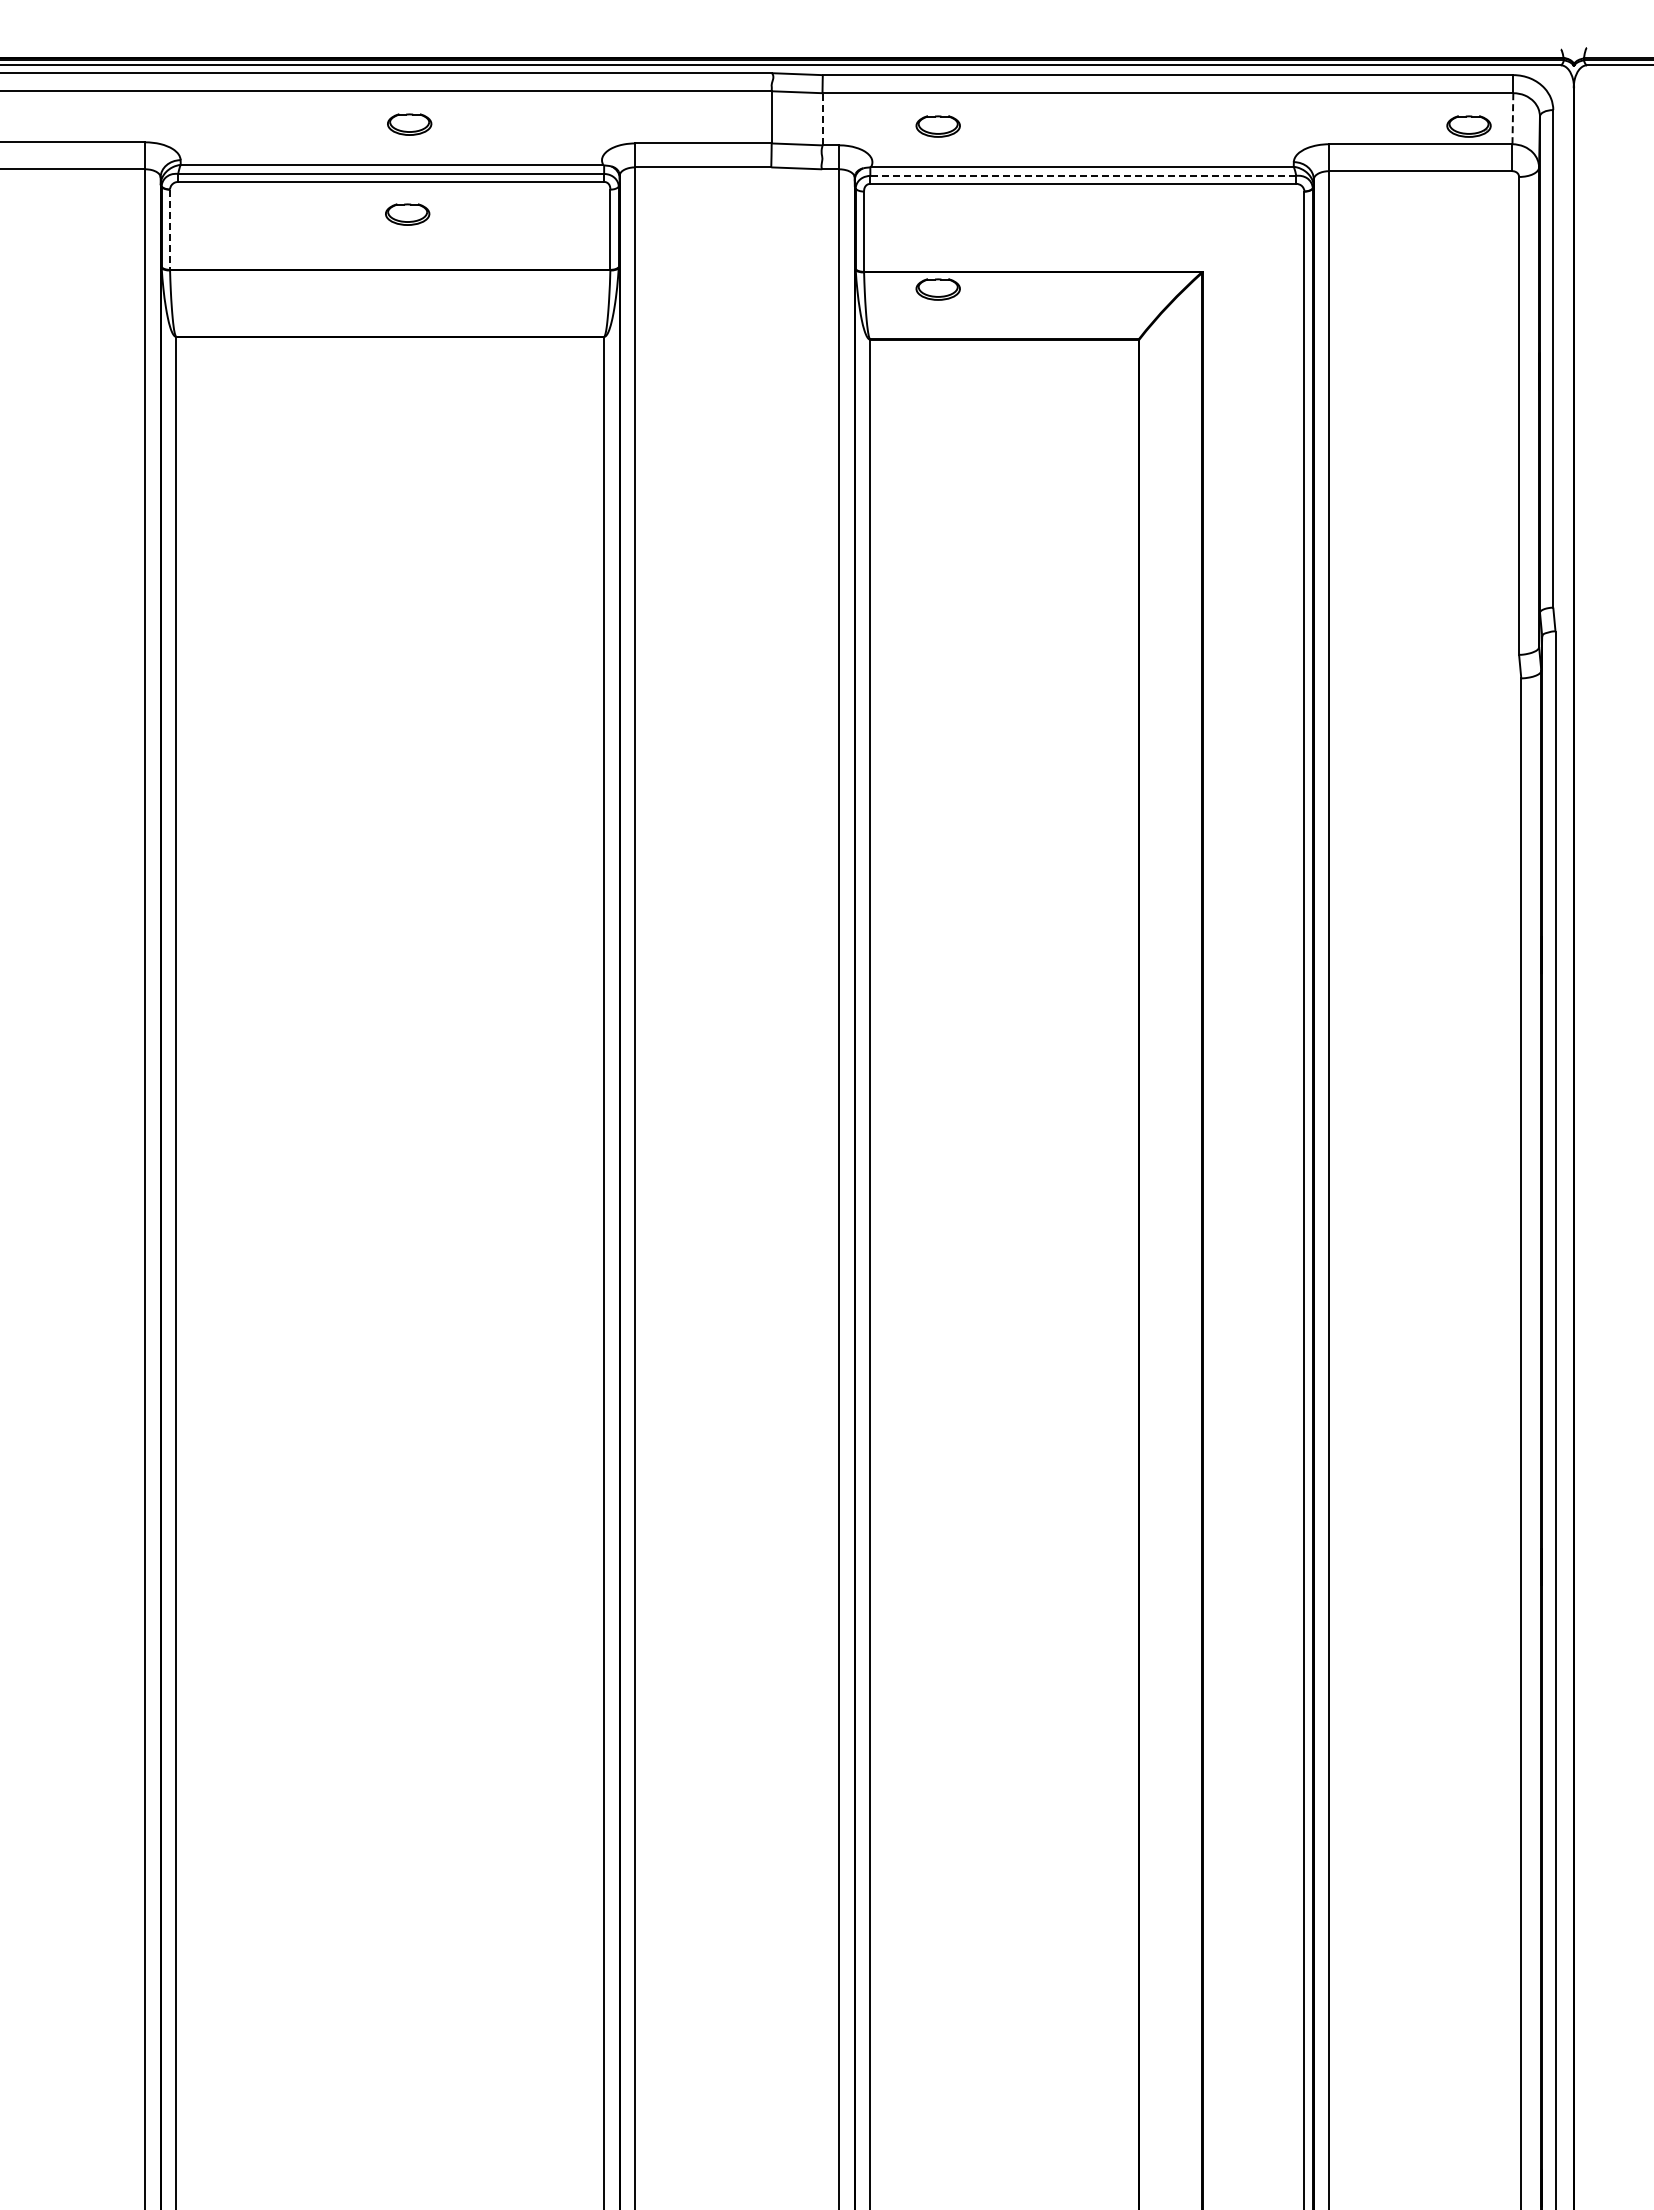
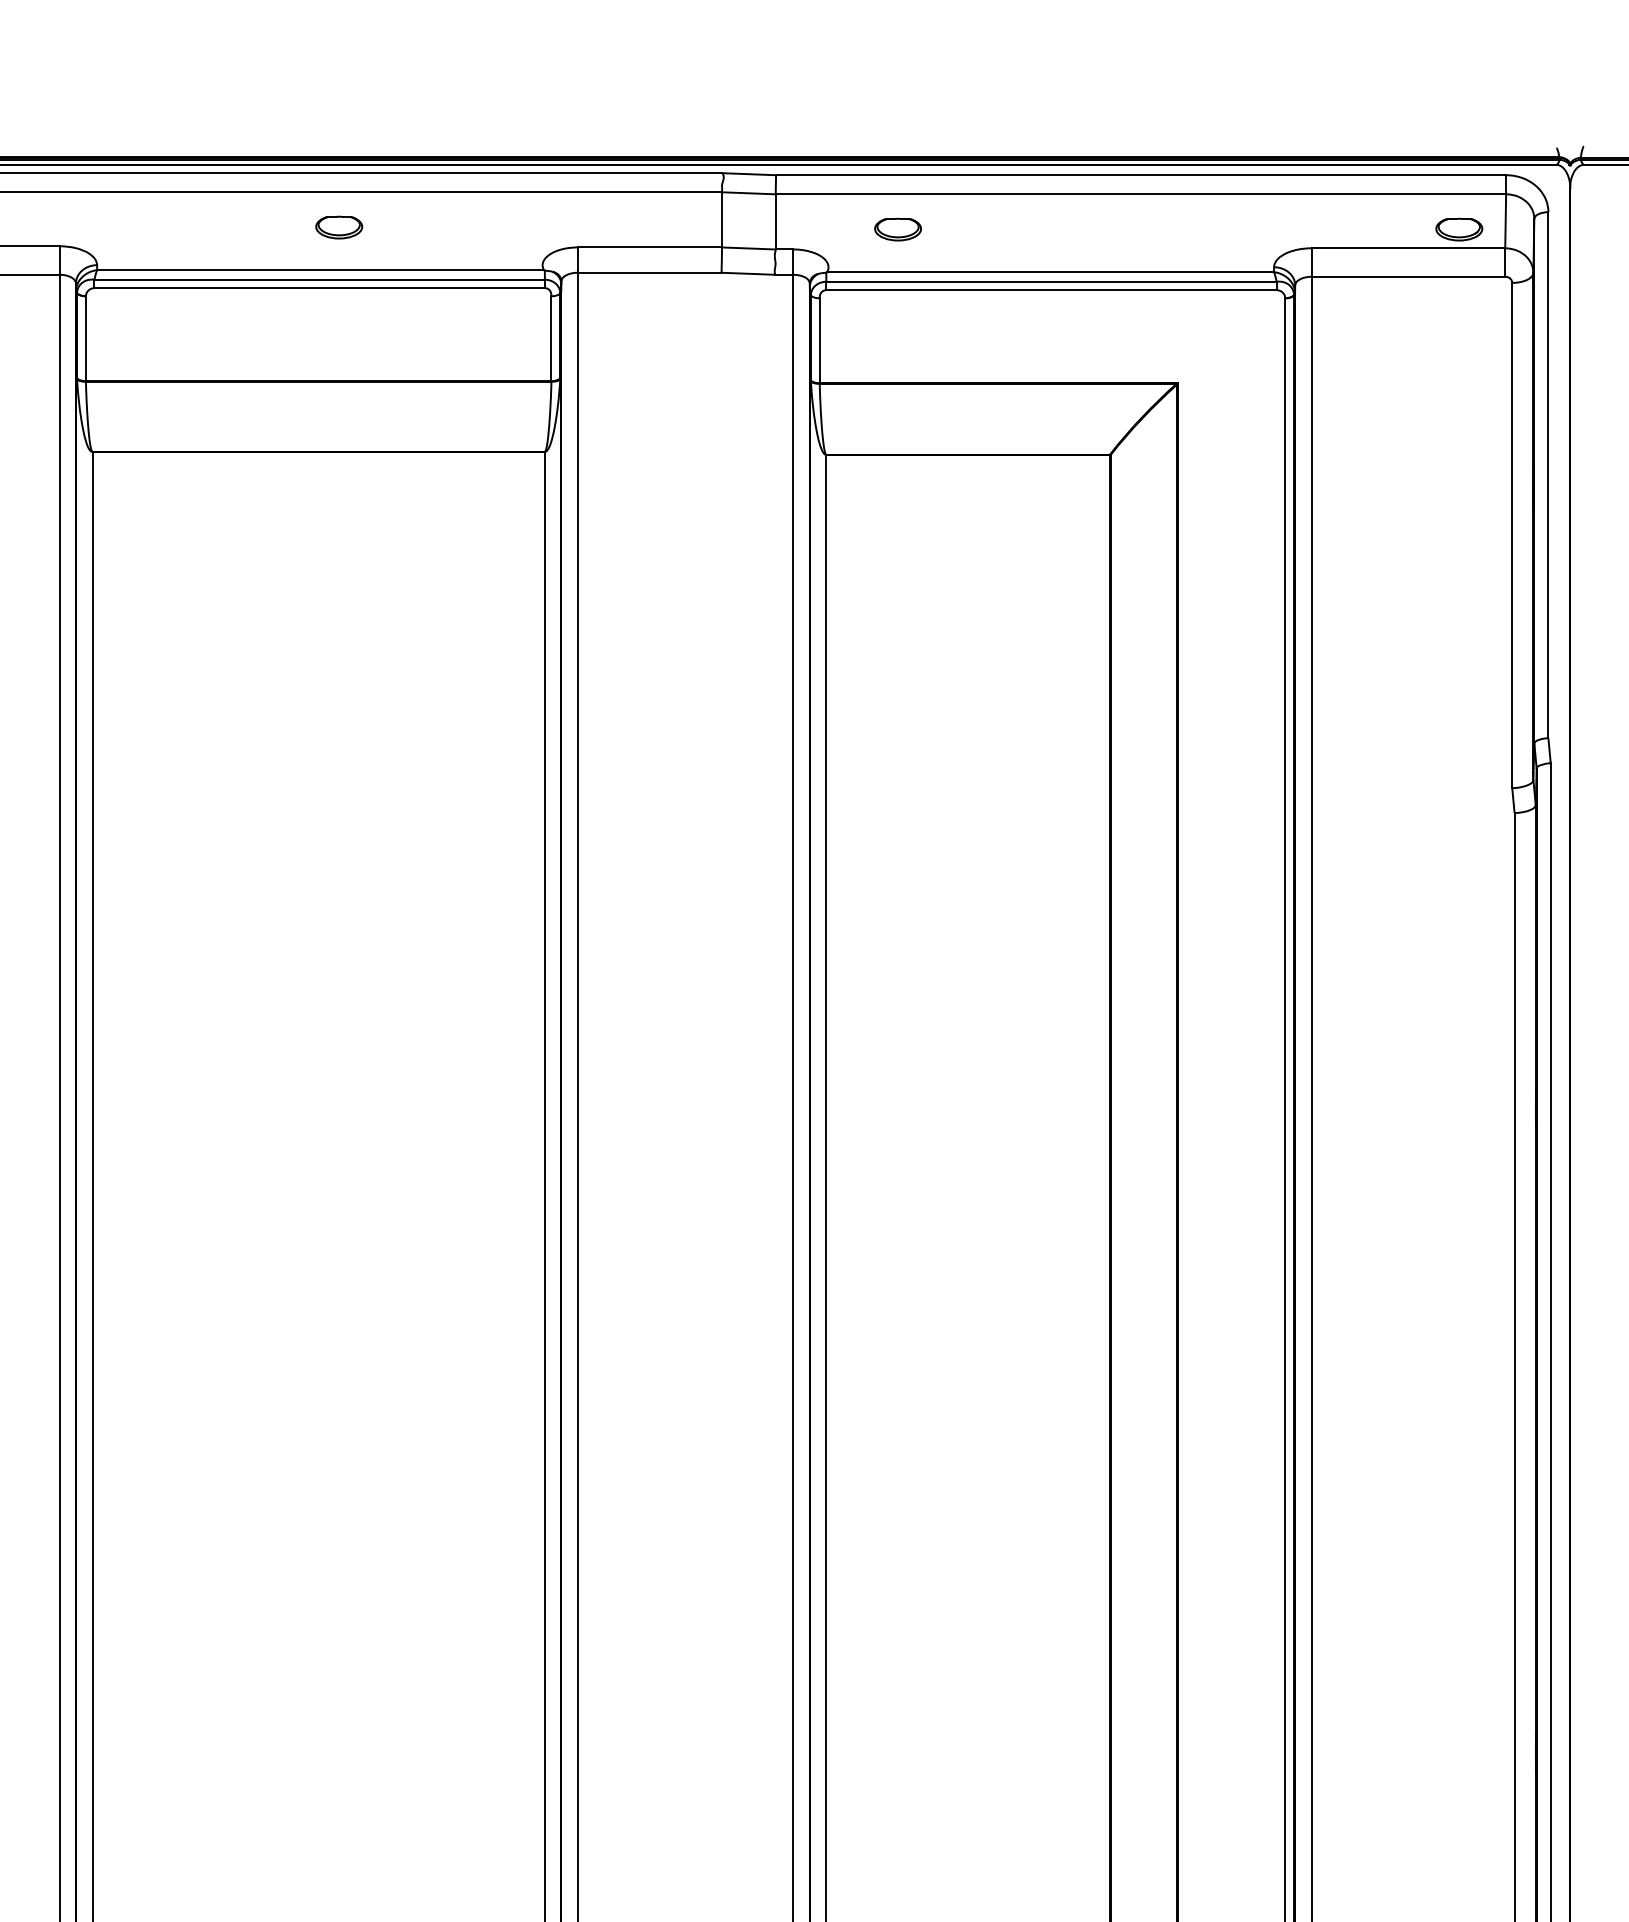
line: (822, 118) -> (775, 221), dashed -> solid
line: (1512, 118) -> (1505, 221), dashed -> solid
line: (1083, 175) -> (1051, 281), dashed -> solid
part: (407, 214) -> (336, 322), removed
line: (170, 230) -> (86, 339), dashed -> solid
part: (937, 289) -> (897, 401), removed

